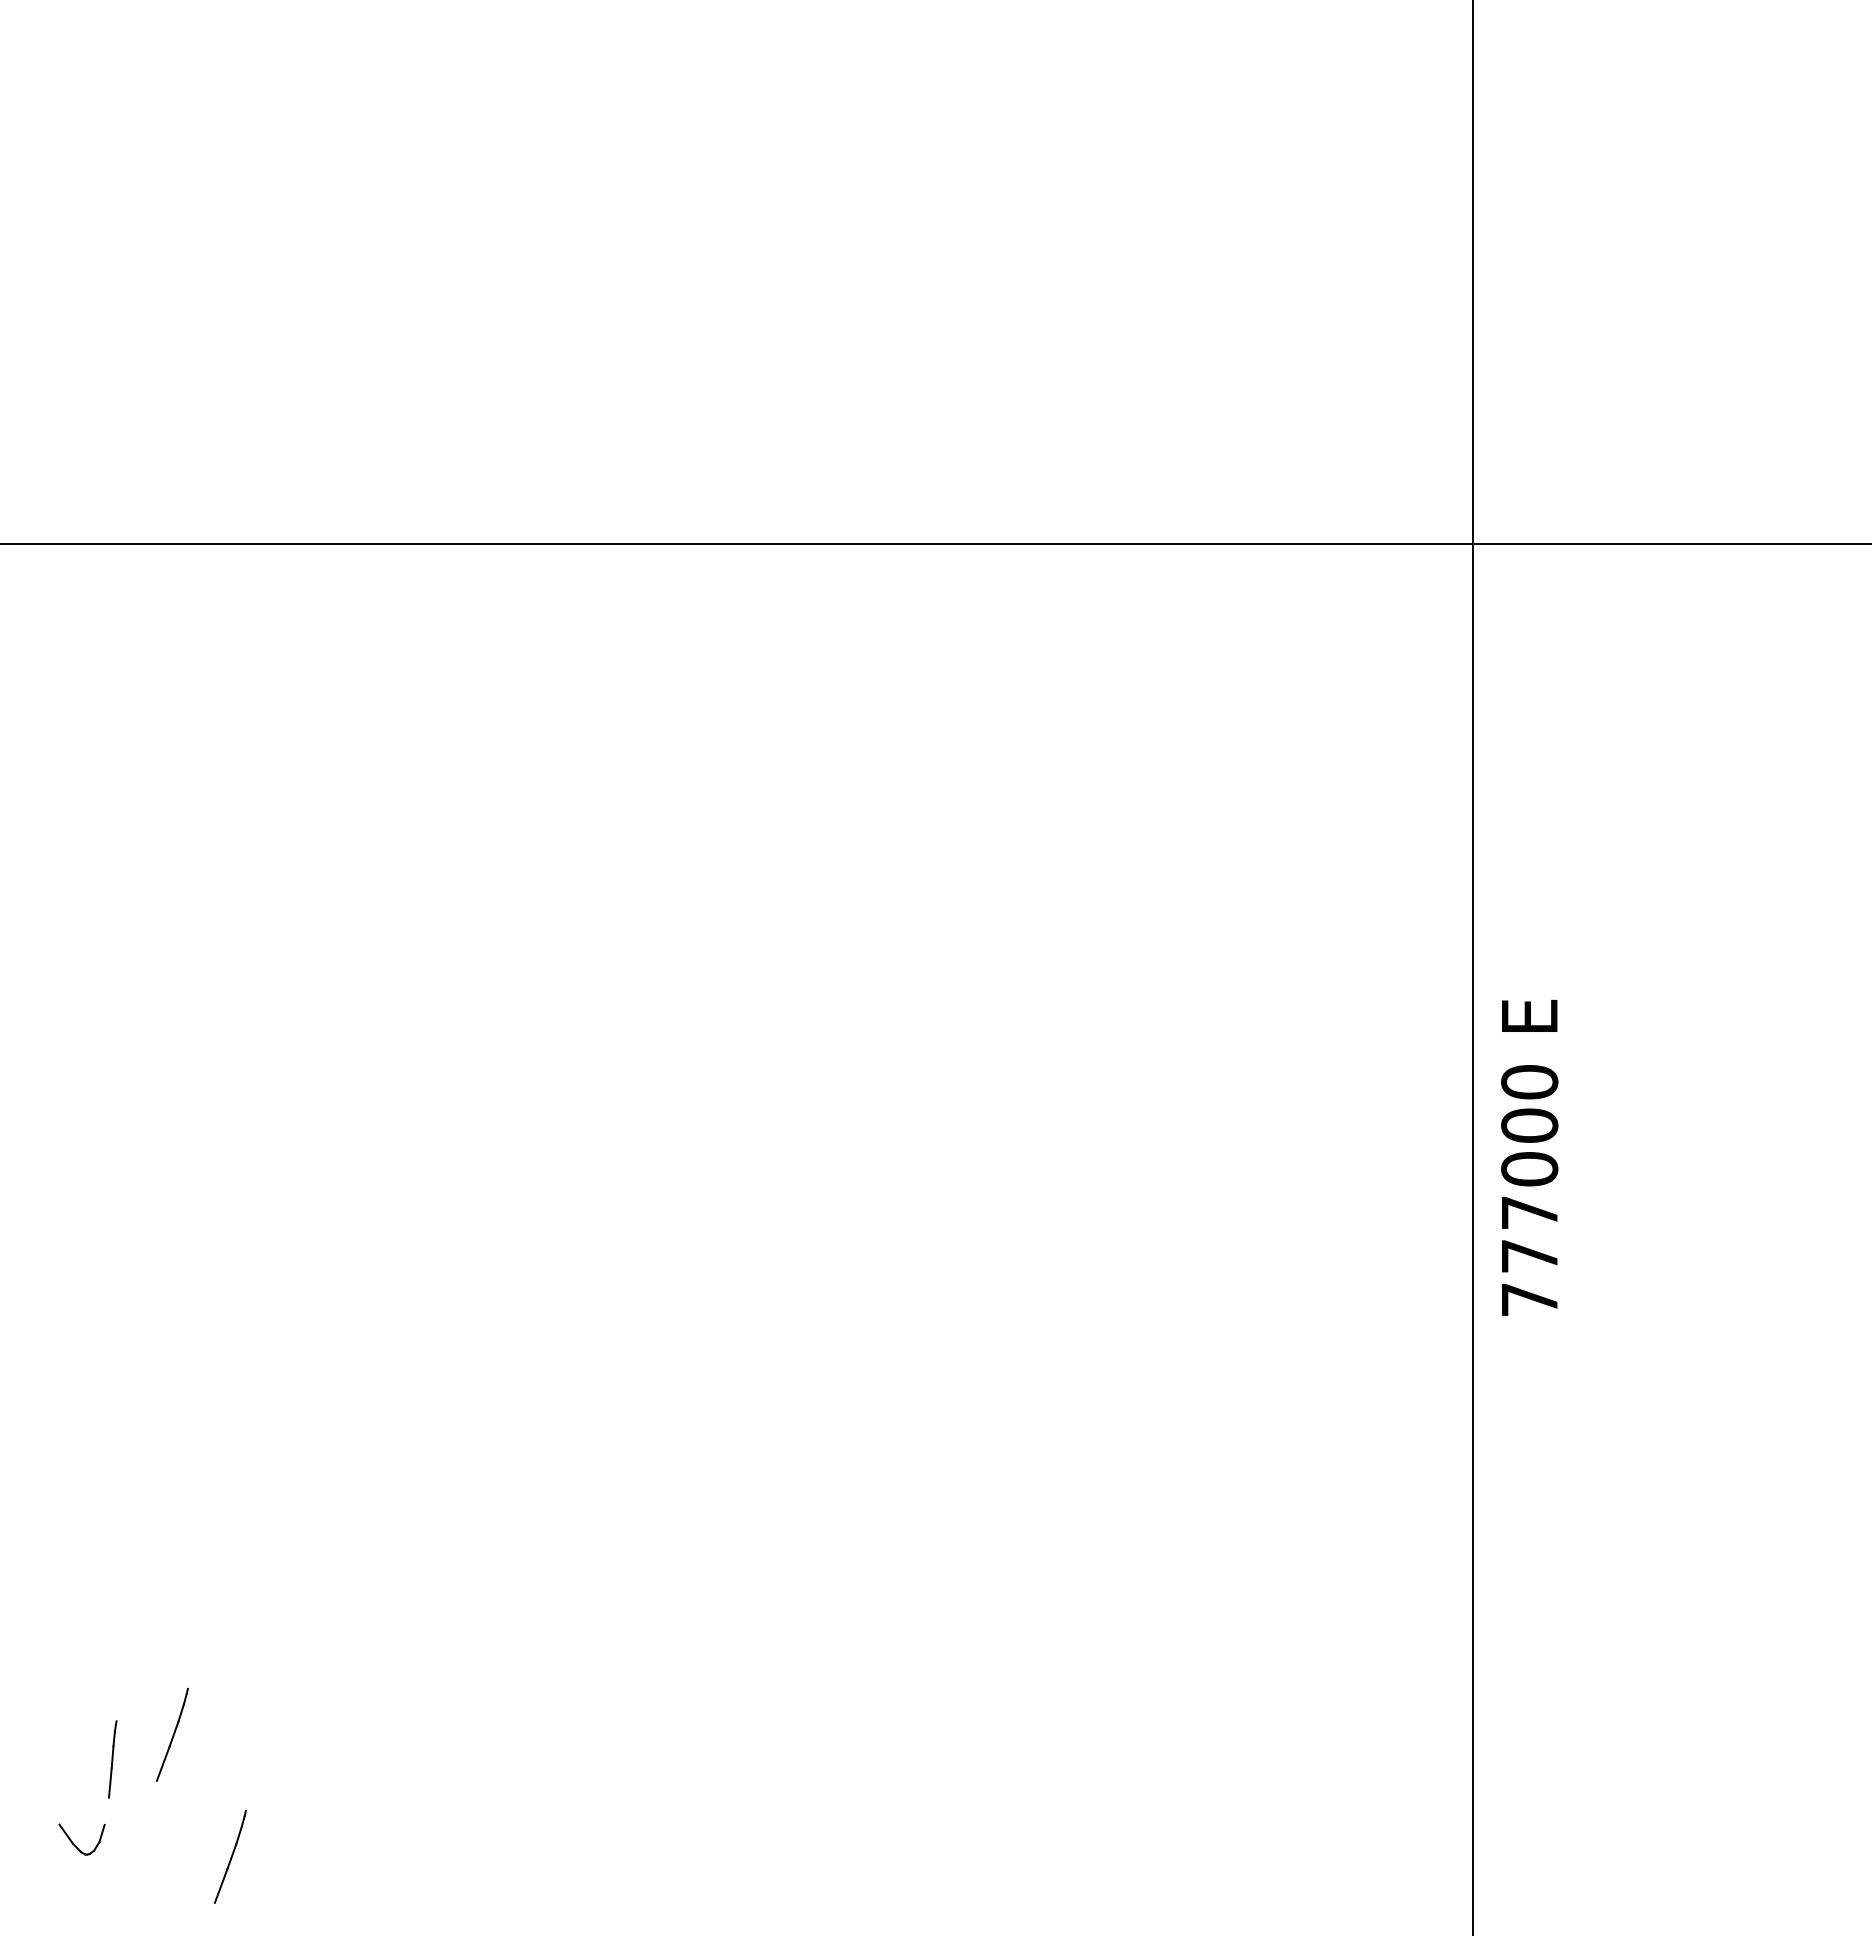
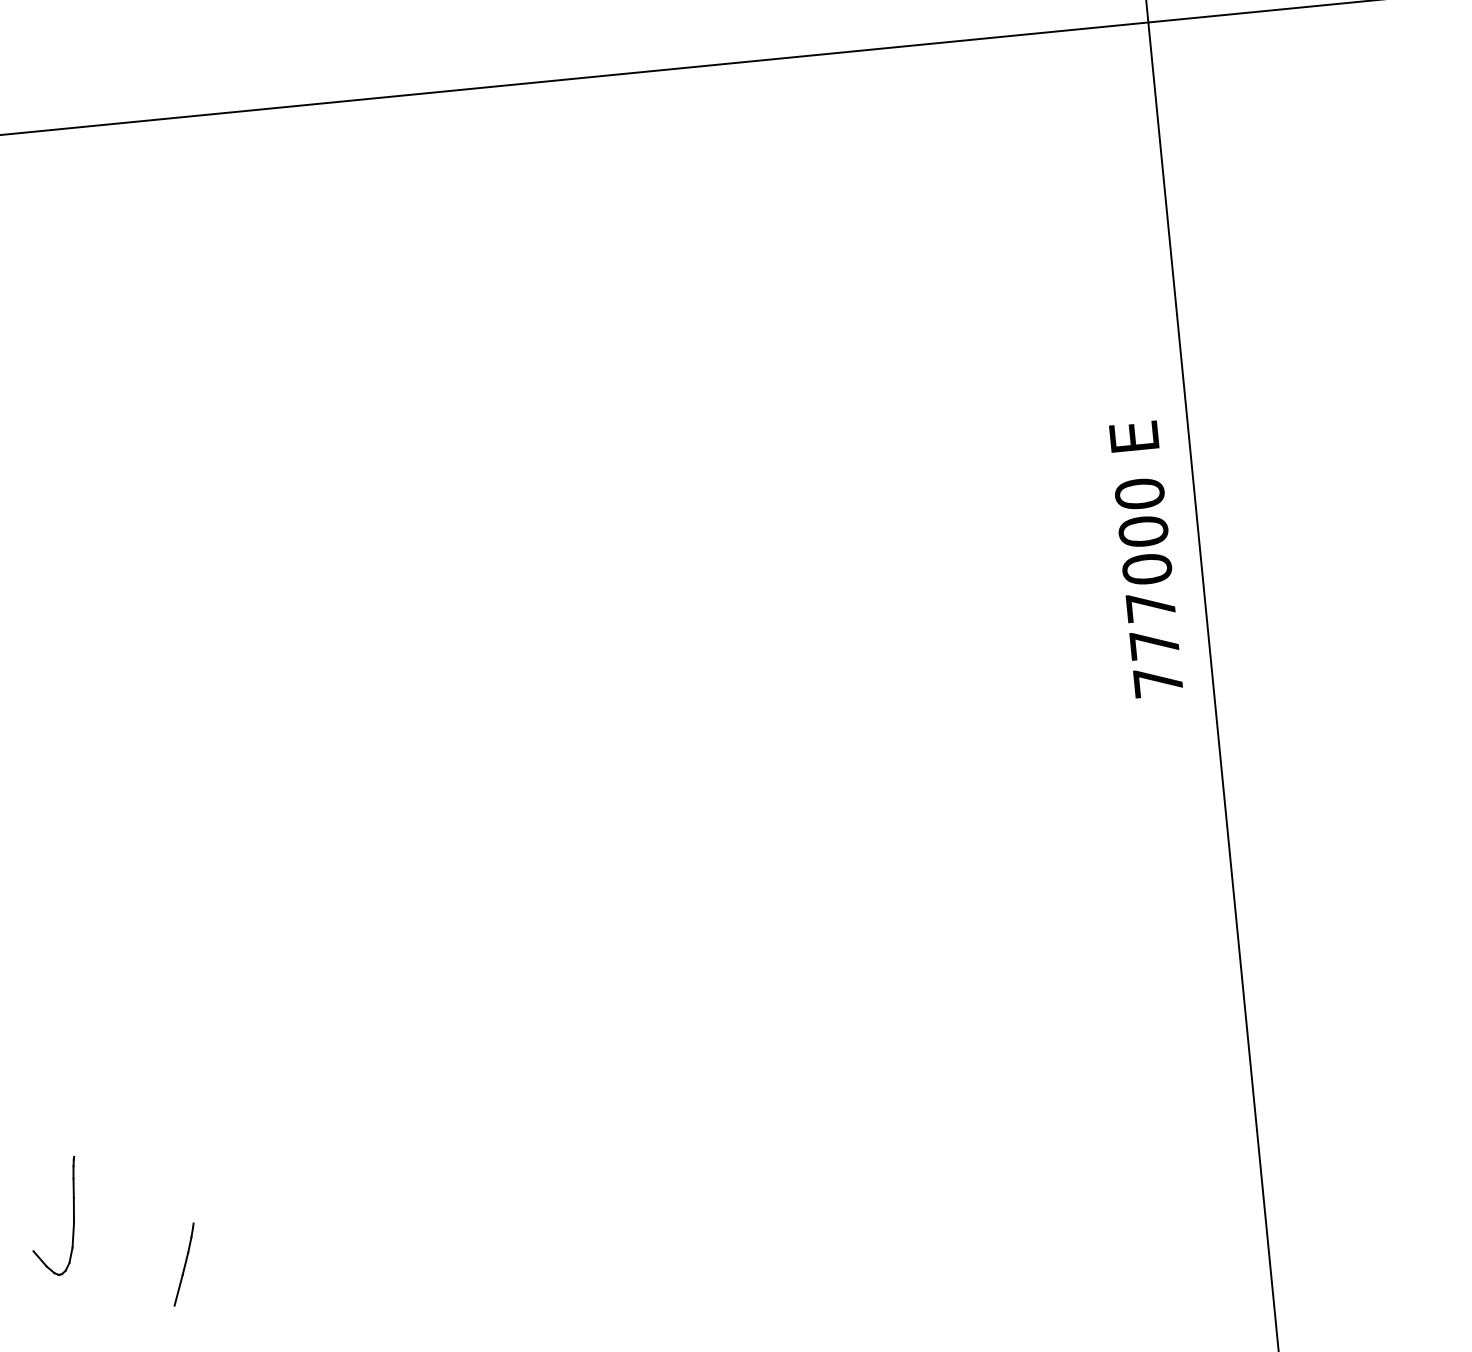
text: (1529, 1157) -> (1146, 559), moved
part: (172, 1734) -> (123, 1163), removed
line: (106, 1810) -> (72, 1234), added

